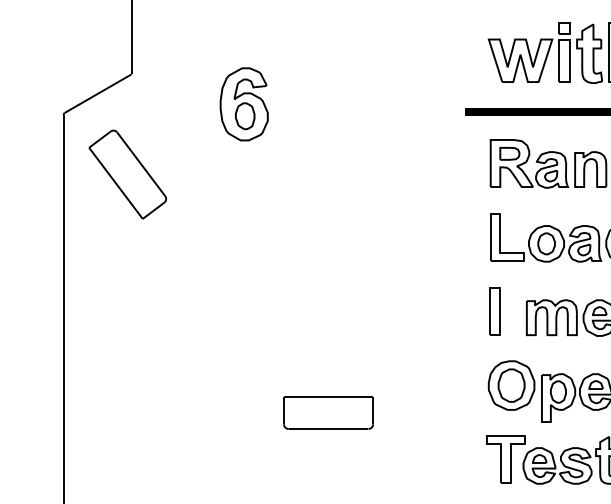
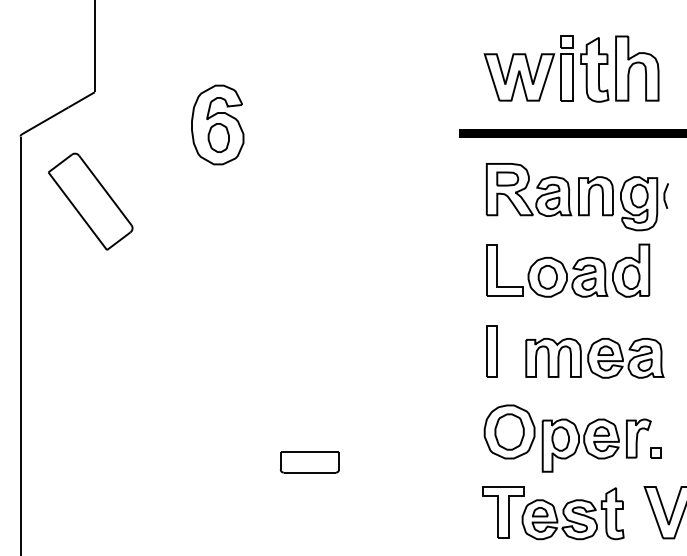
part: (328, 413) -> (309, 462), size x0.6

